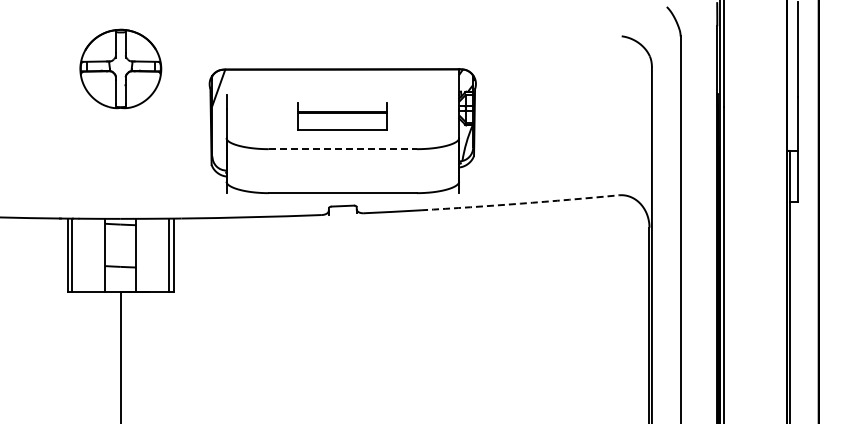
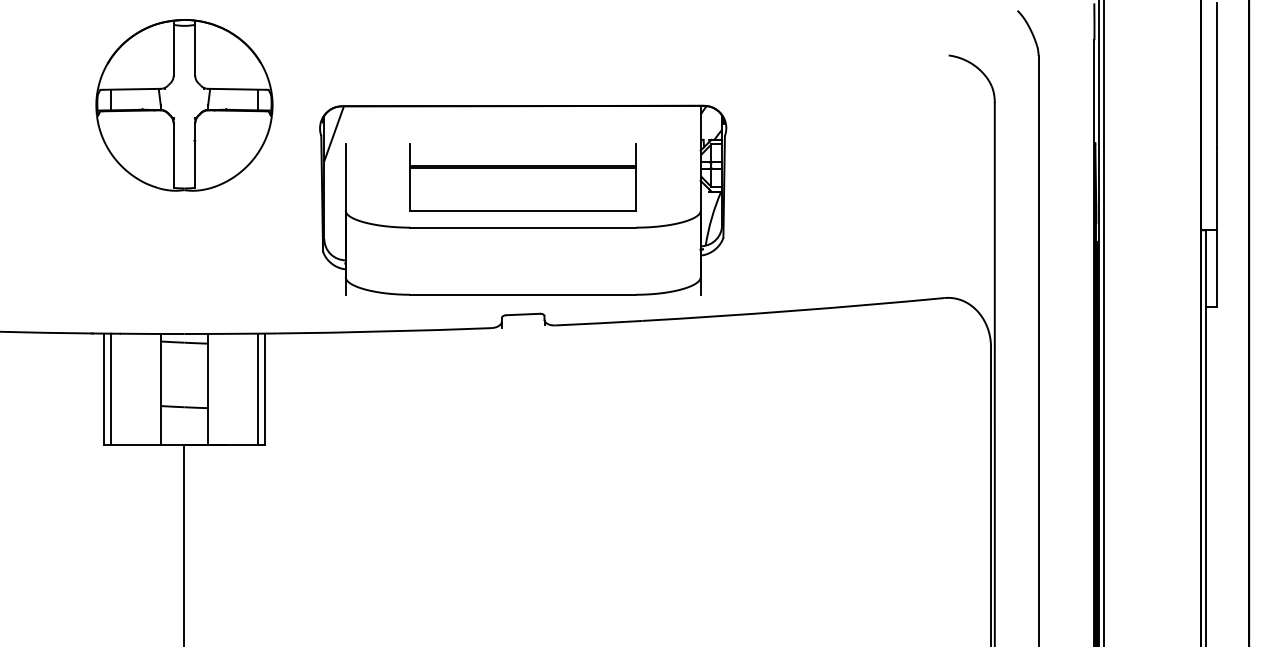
part: (120, 68) -> (184, 104), size x1.43
part: (342, 116) -> (522, 177), size x1.67
line: (343, 149) -> (524, 228), dashed -> solid
arc: (520, 203) -> (794, 310), dashed -> solid

